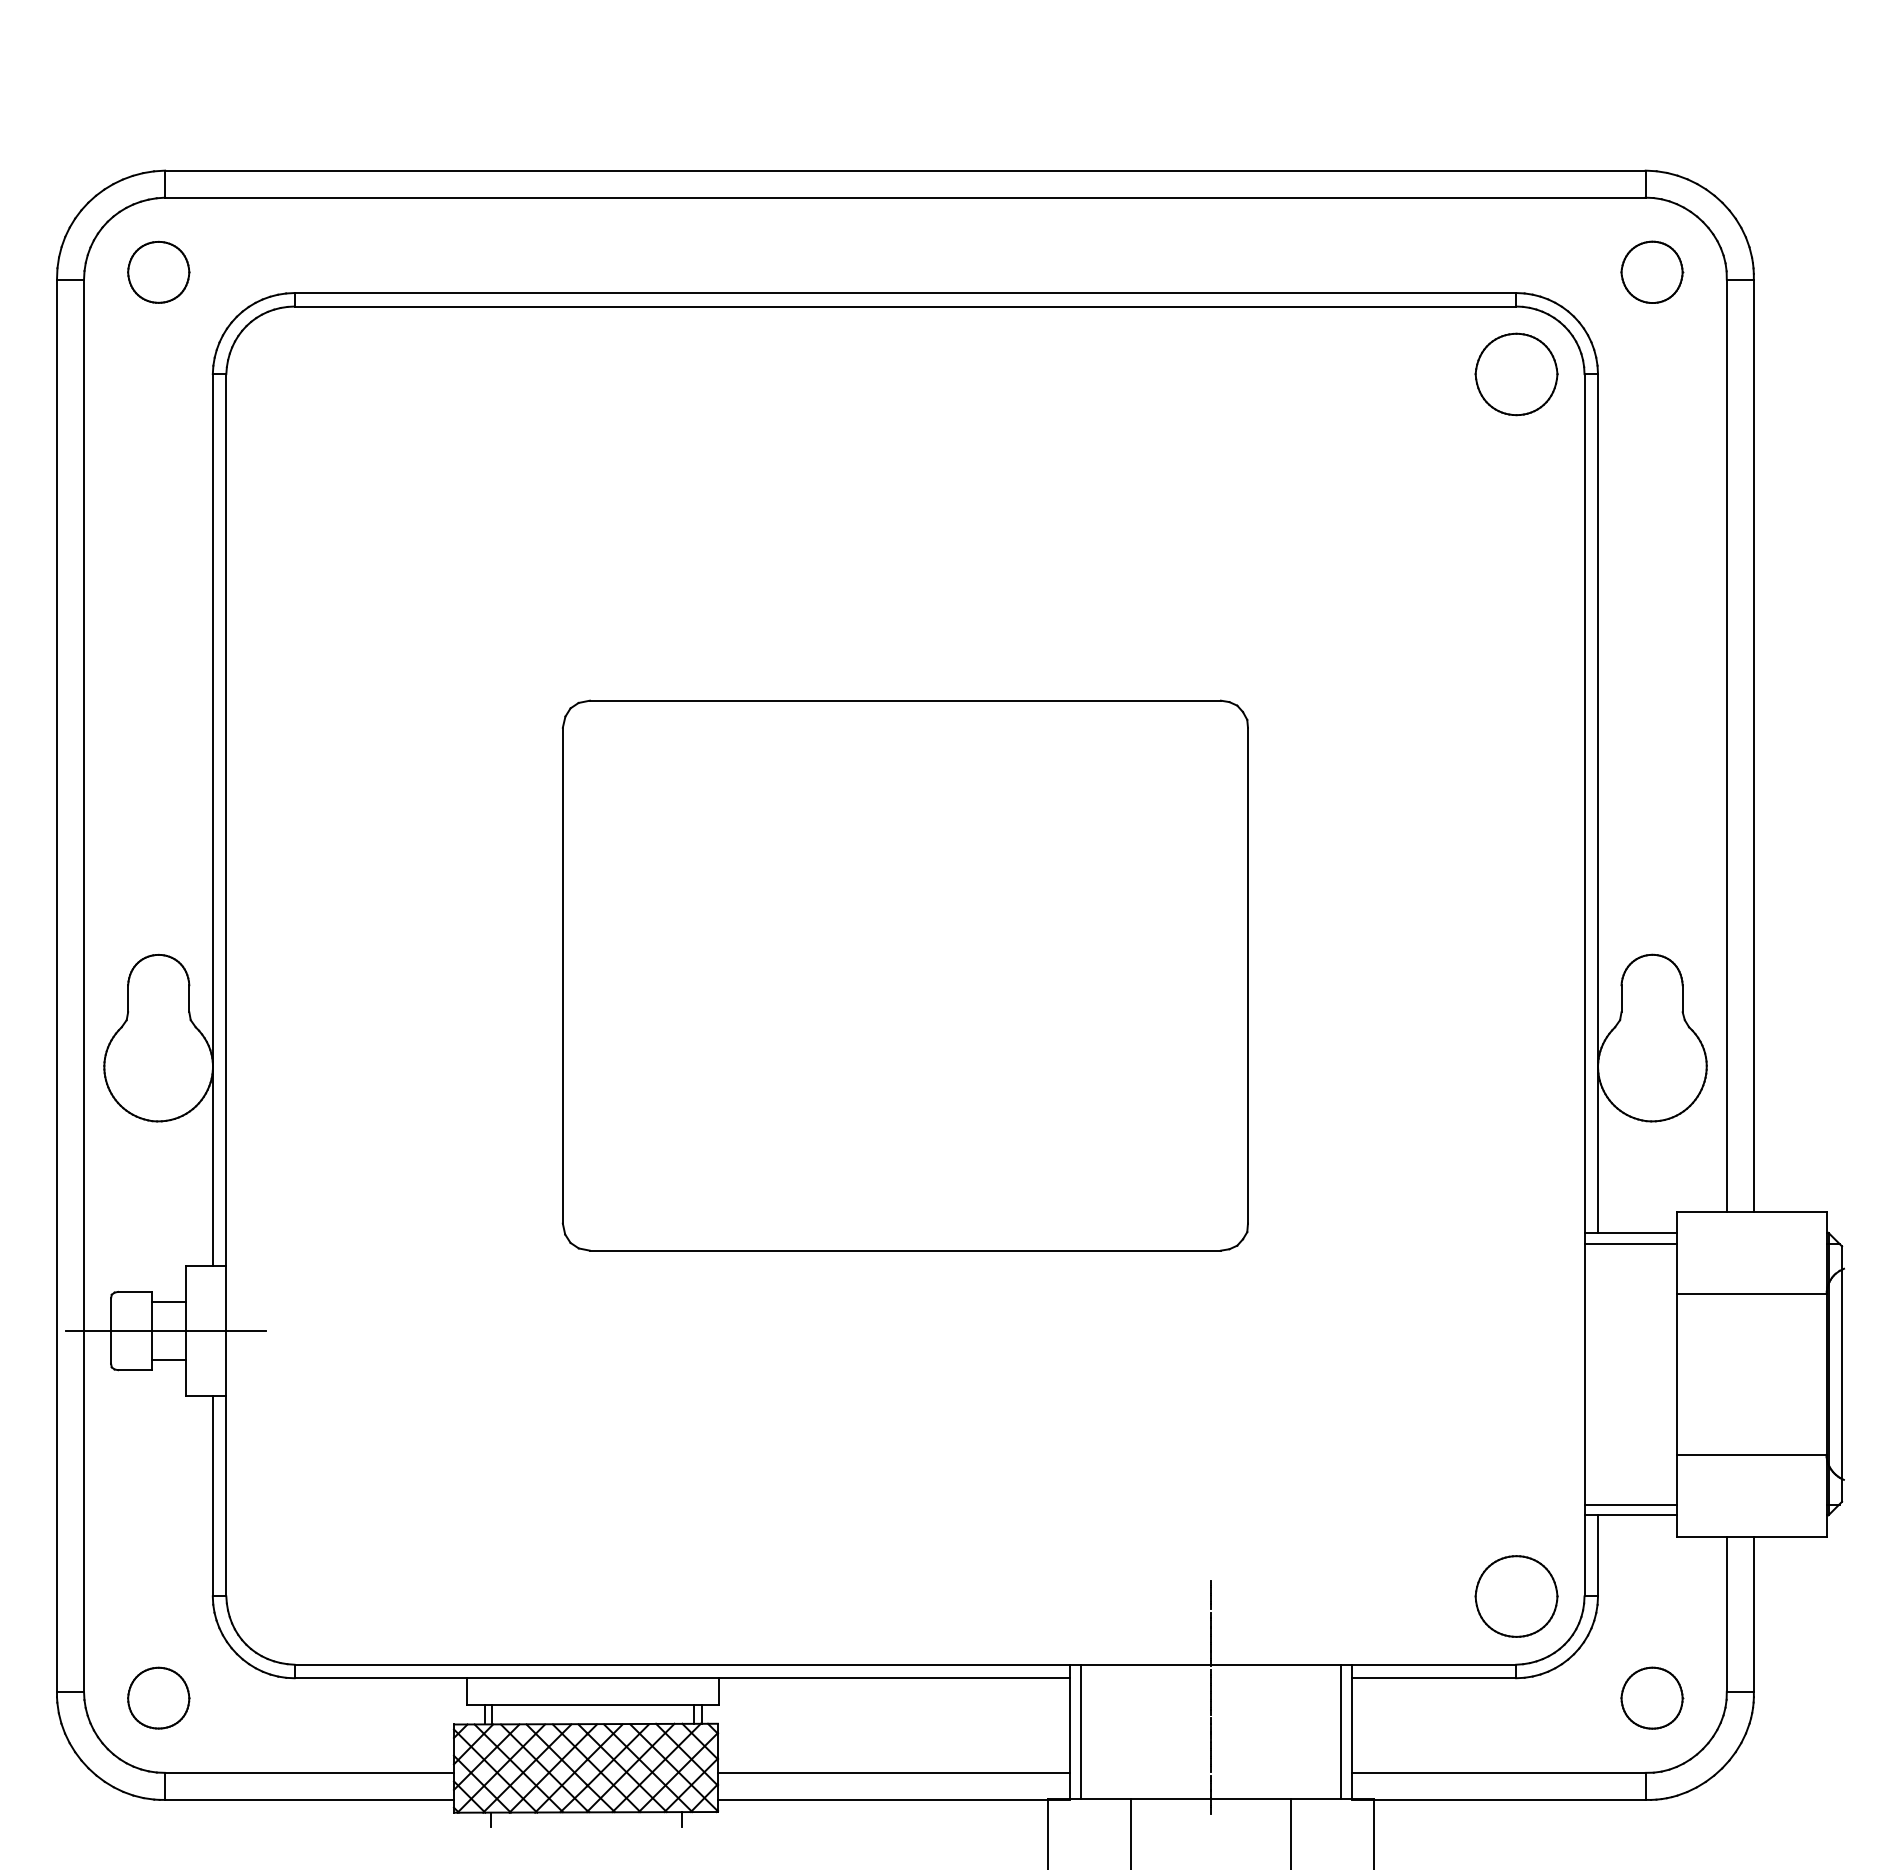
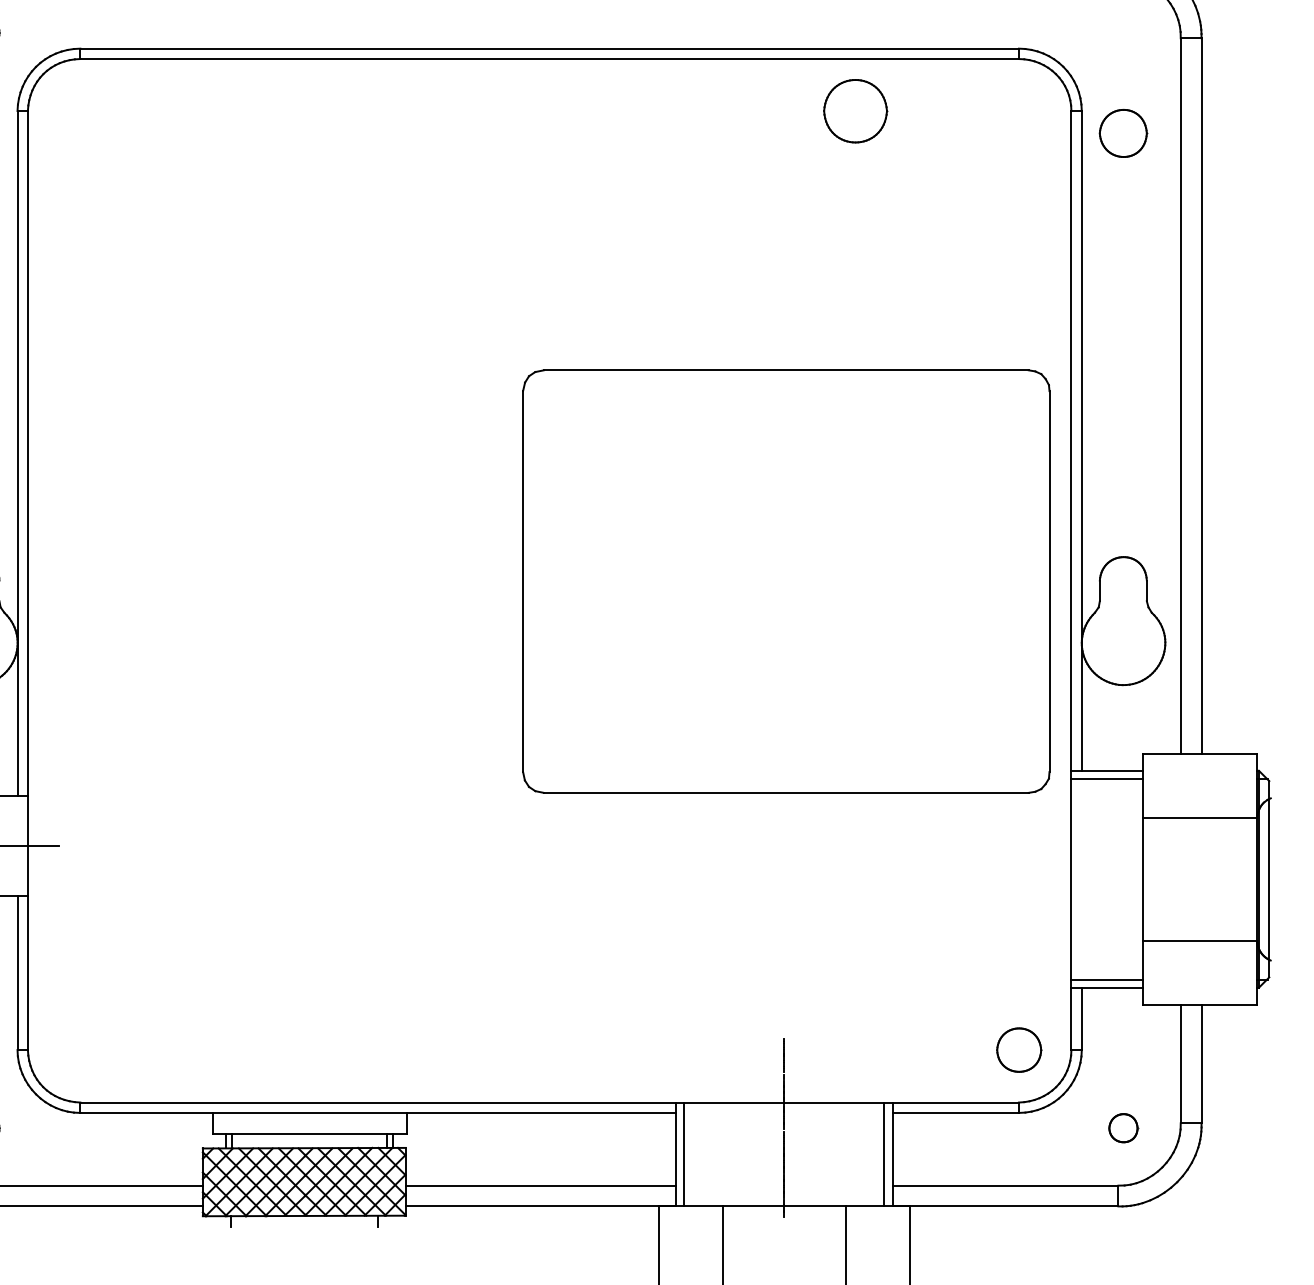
part: (1652, 271) -> (1123, 132), moved
part: (1516, 374) -> (855, 111), moved
part: (904, 975) -> (785, 581), moved
part: (1516, 1596) -> (1019, 1050), size x0.7
part: (1652, 1697) -> (1123, 1127), size x0.6

